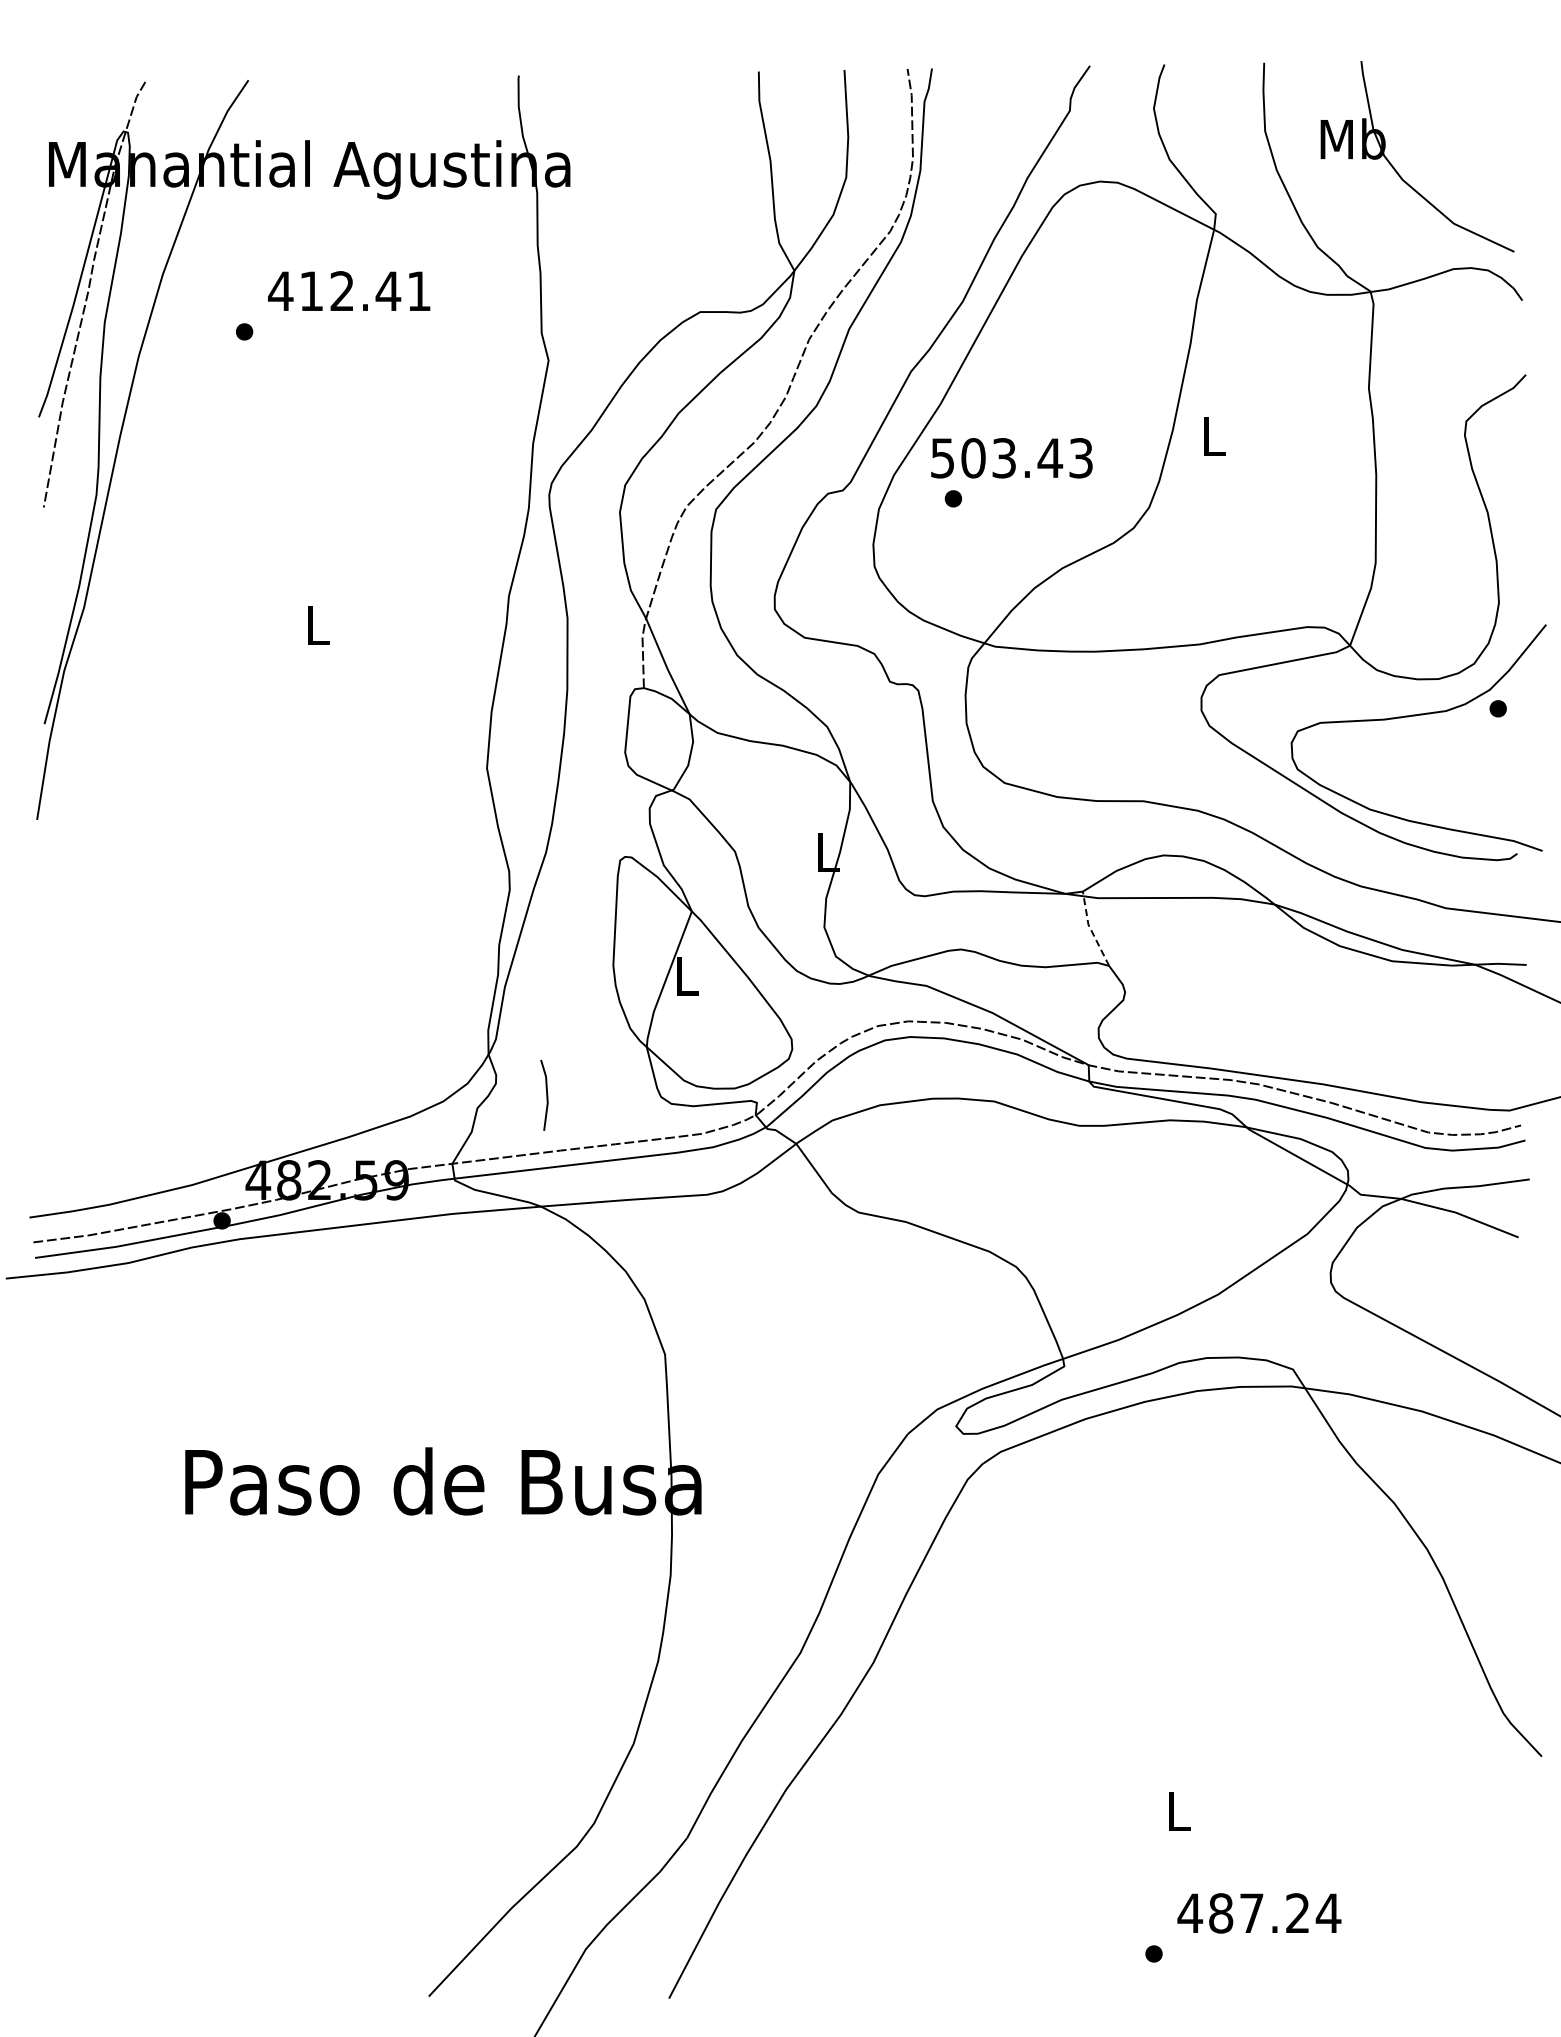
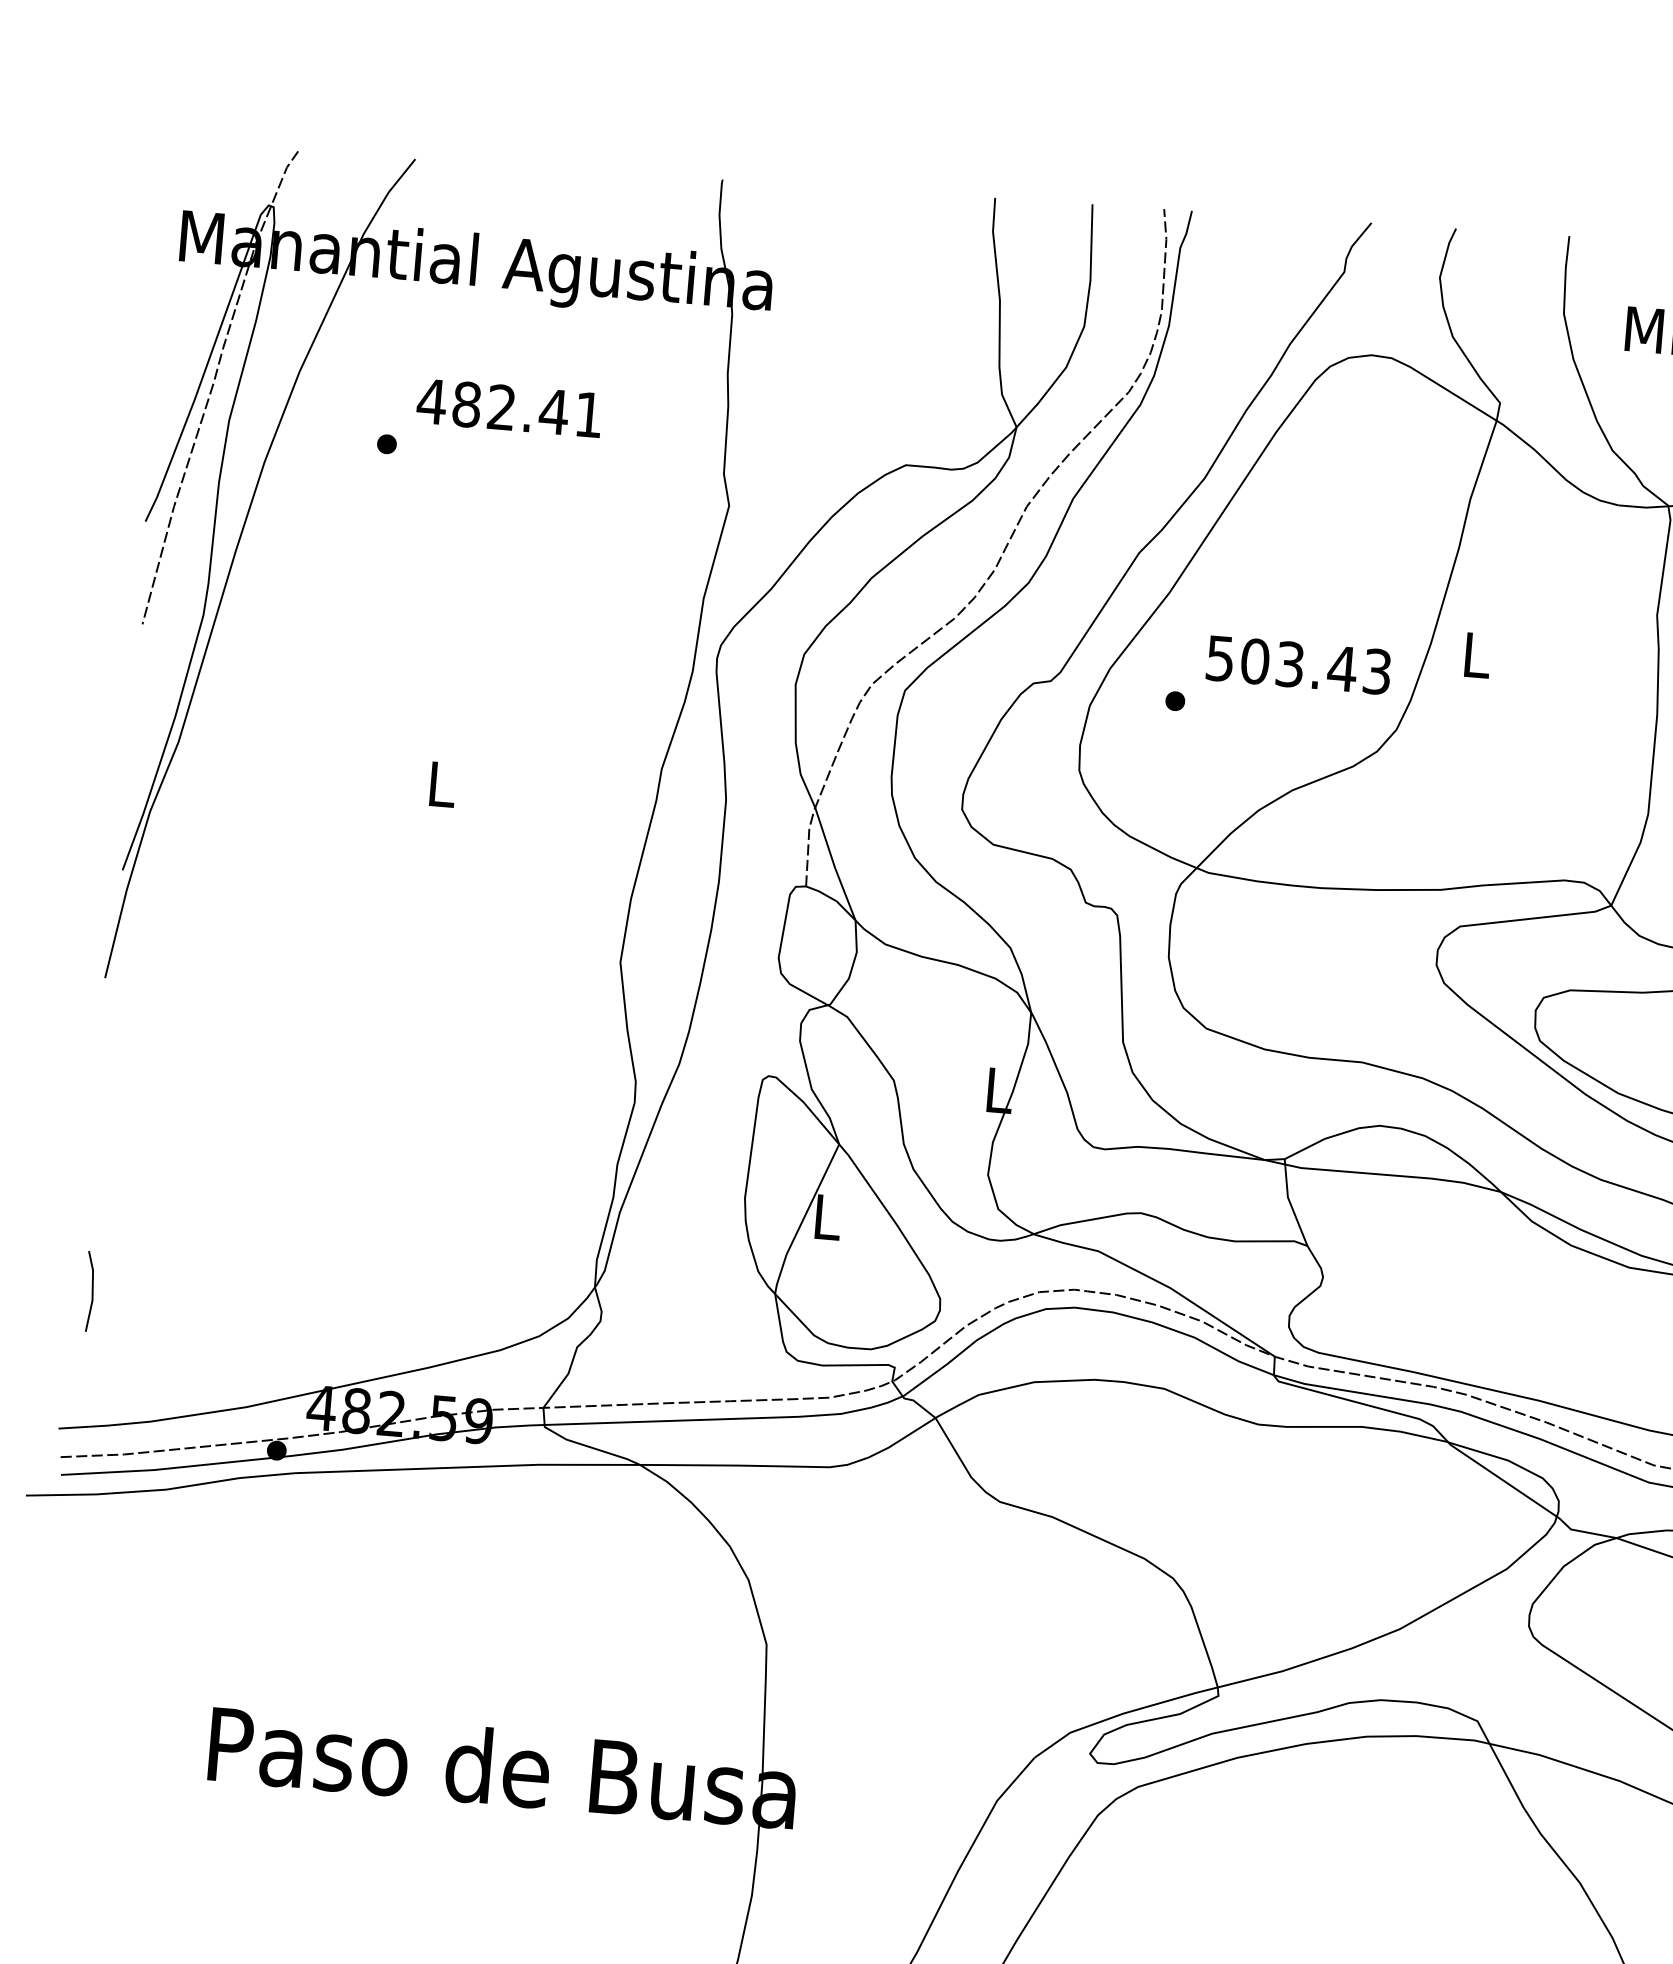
text: (311, 291) -> (466, 404), 412.41 -> 482.41
text: (1011, 458) -> (1298, 665), moved
line: (1091, 930) -> (1290, 1204), dashed -> solid
line: (546, 1094) -> (91, 1290), moved

